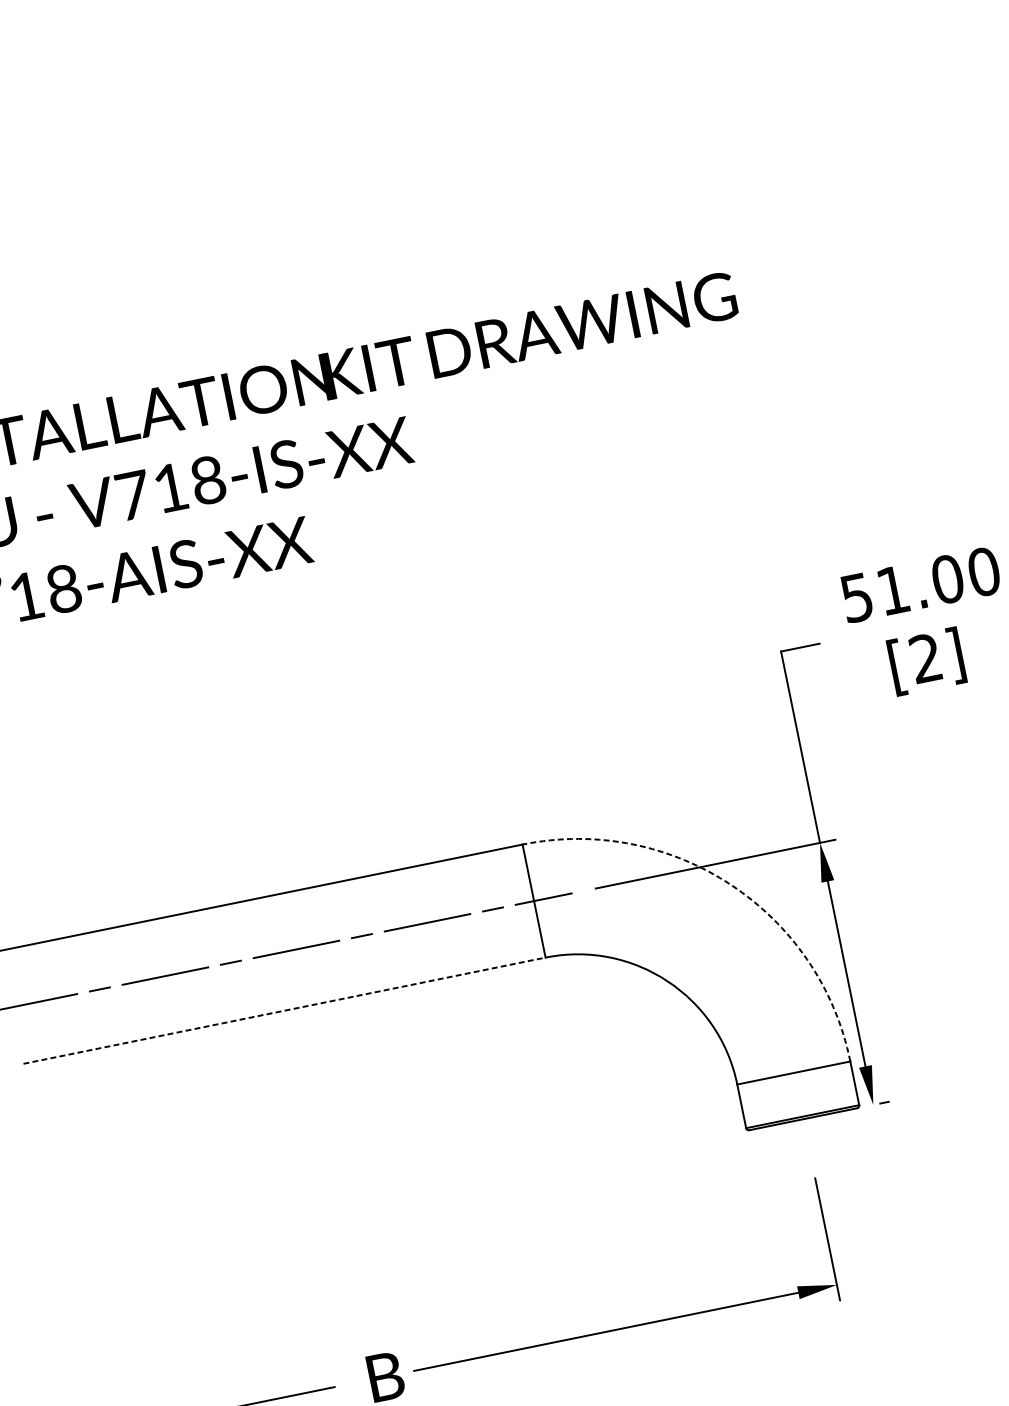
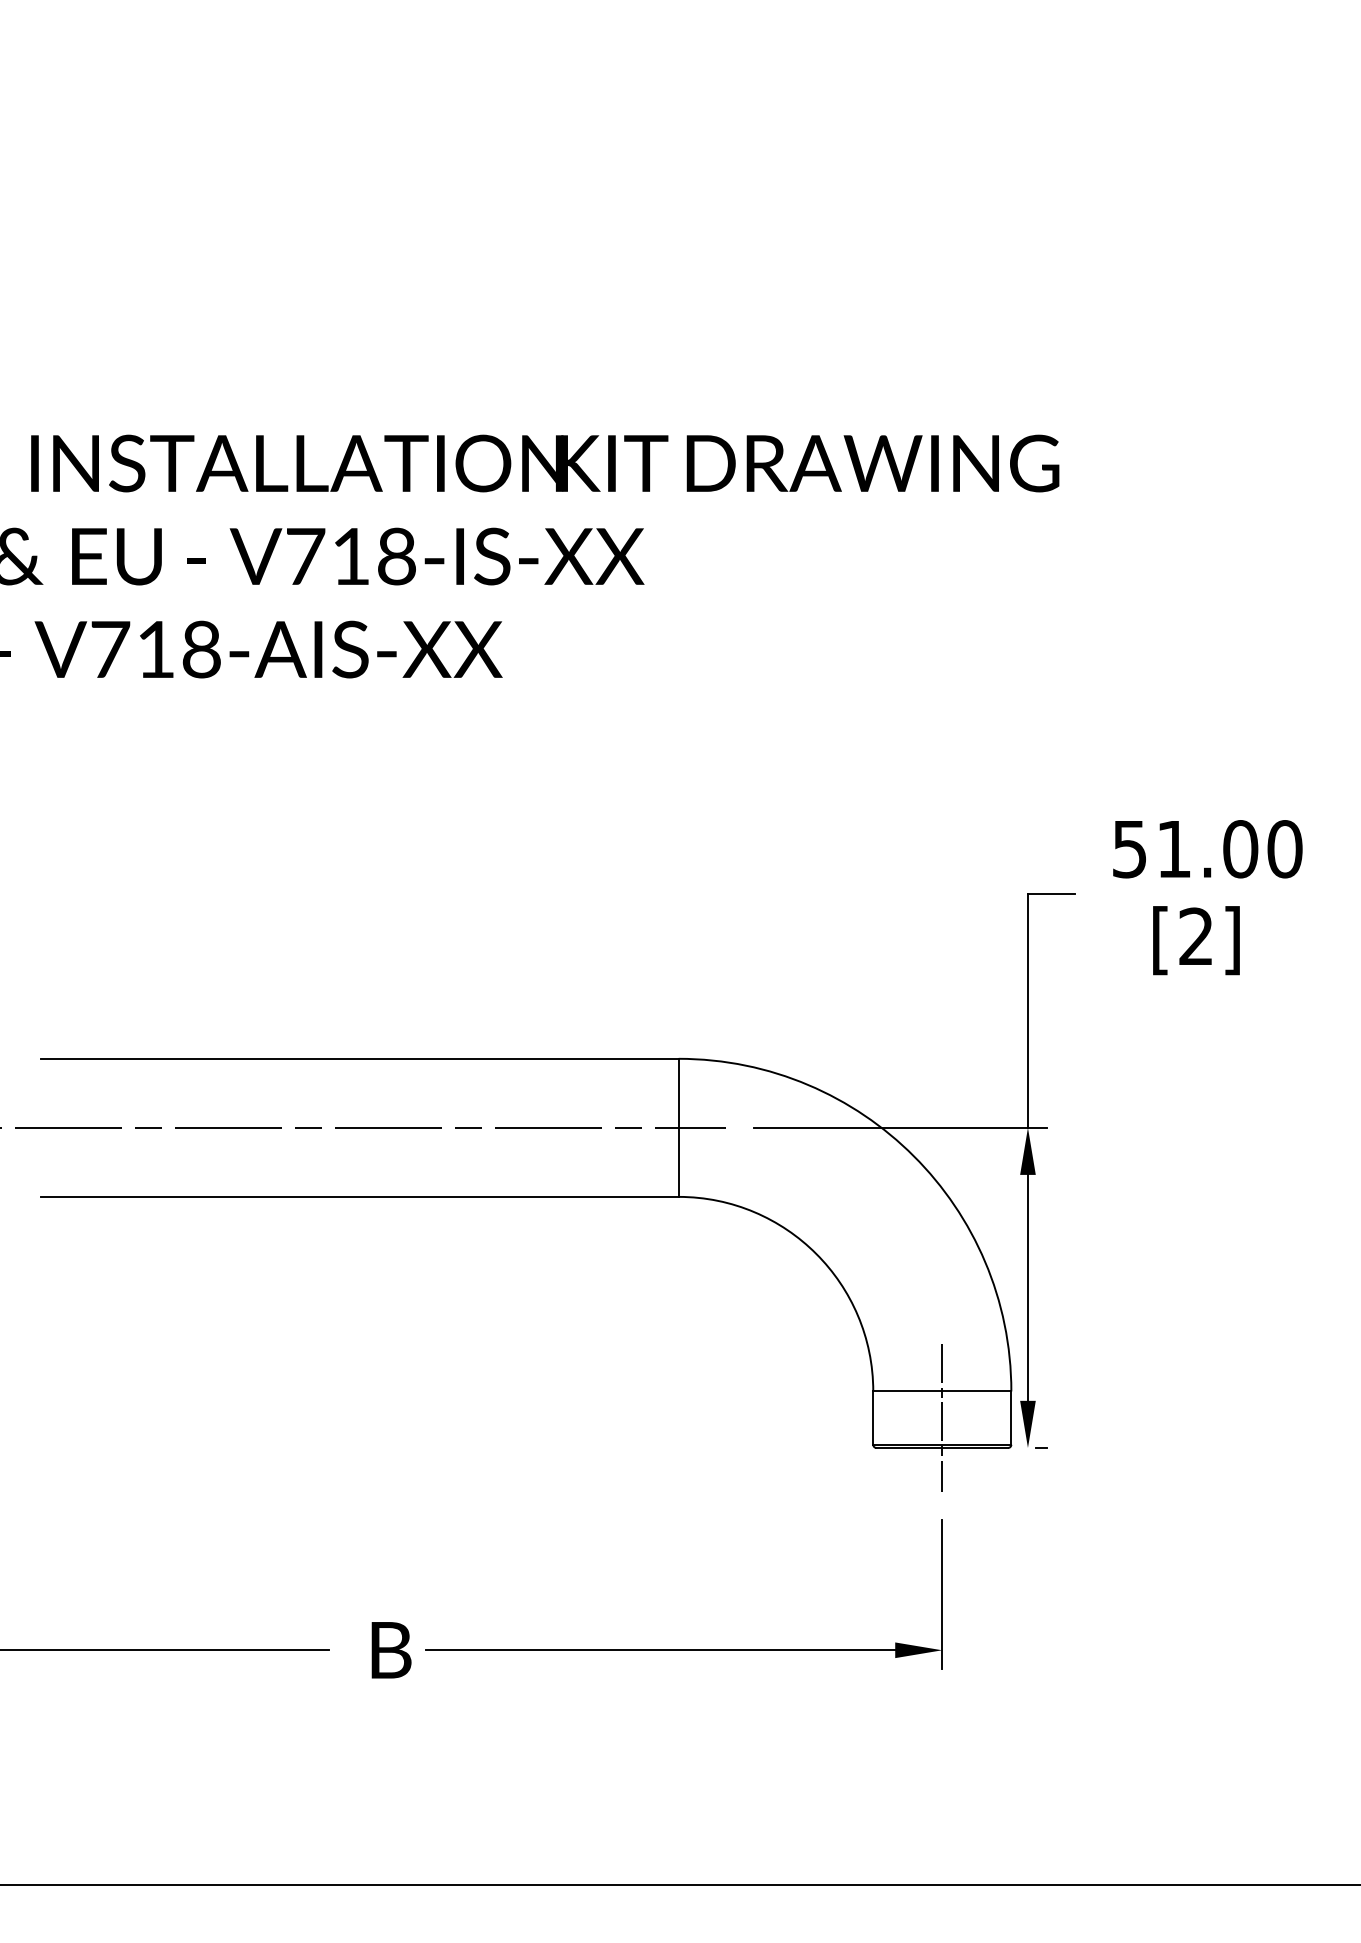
arc: (731, 885) -> (913, 1156), dashed -> solid
line: (284, 1010) -> (359, 1196), dashed -> solid
line: (798, 1094) -> (942, 1417), added

